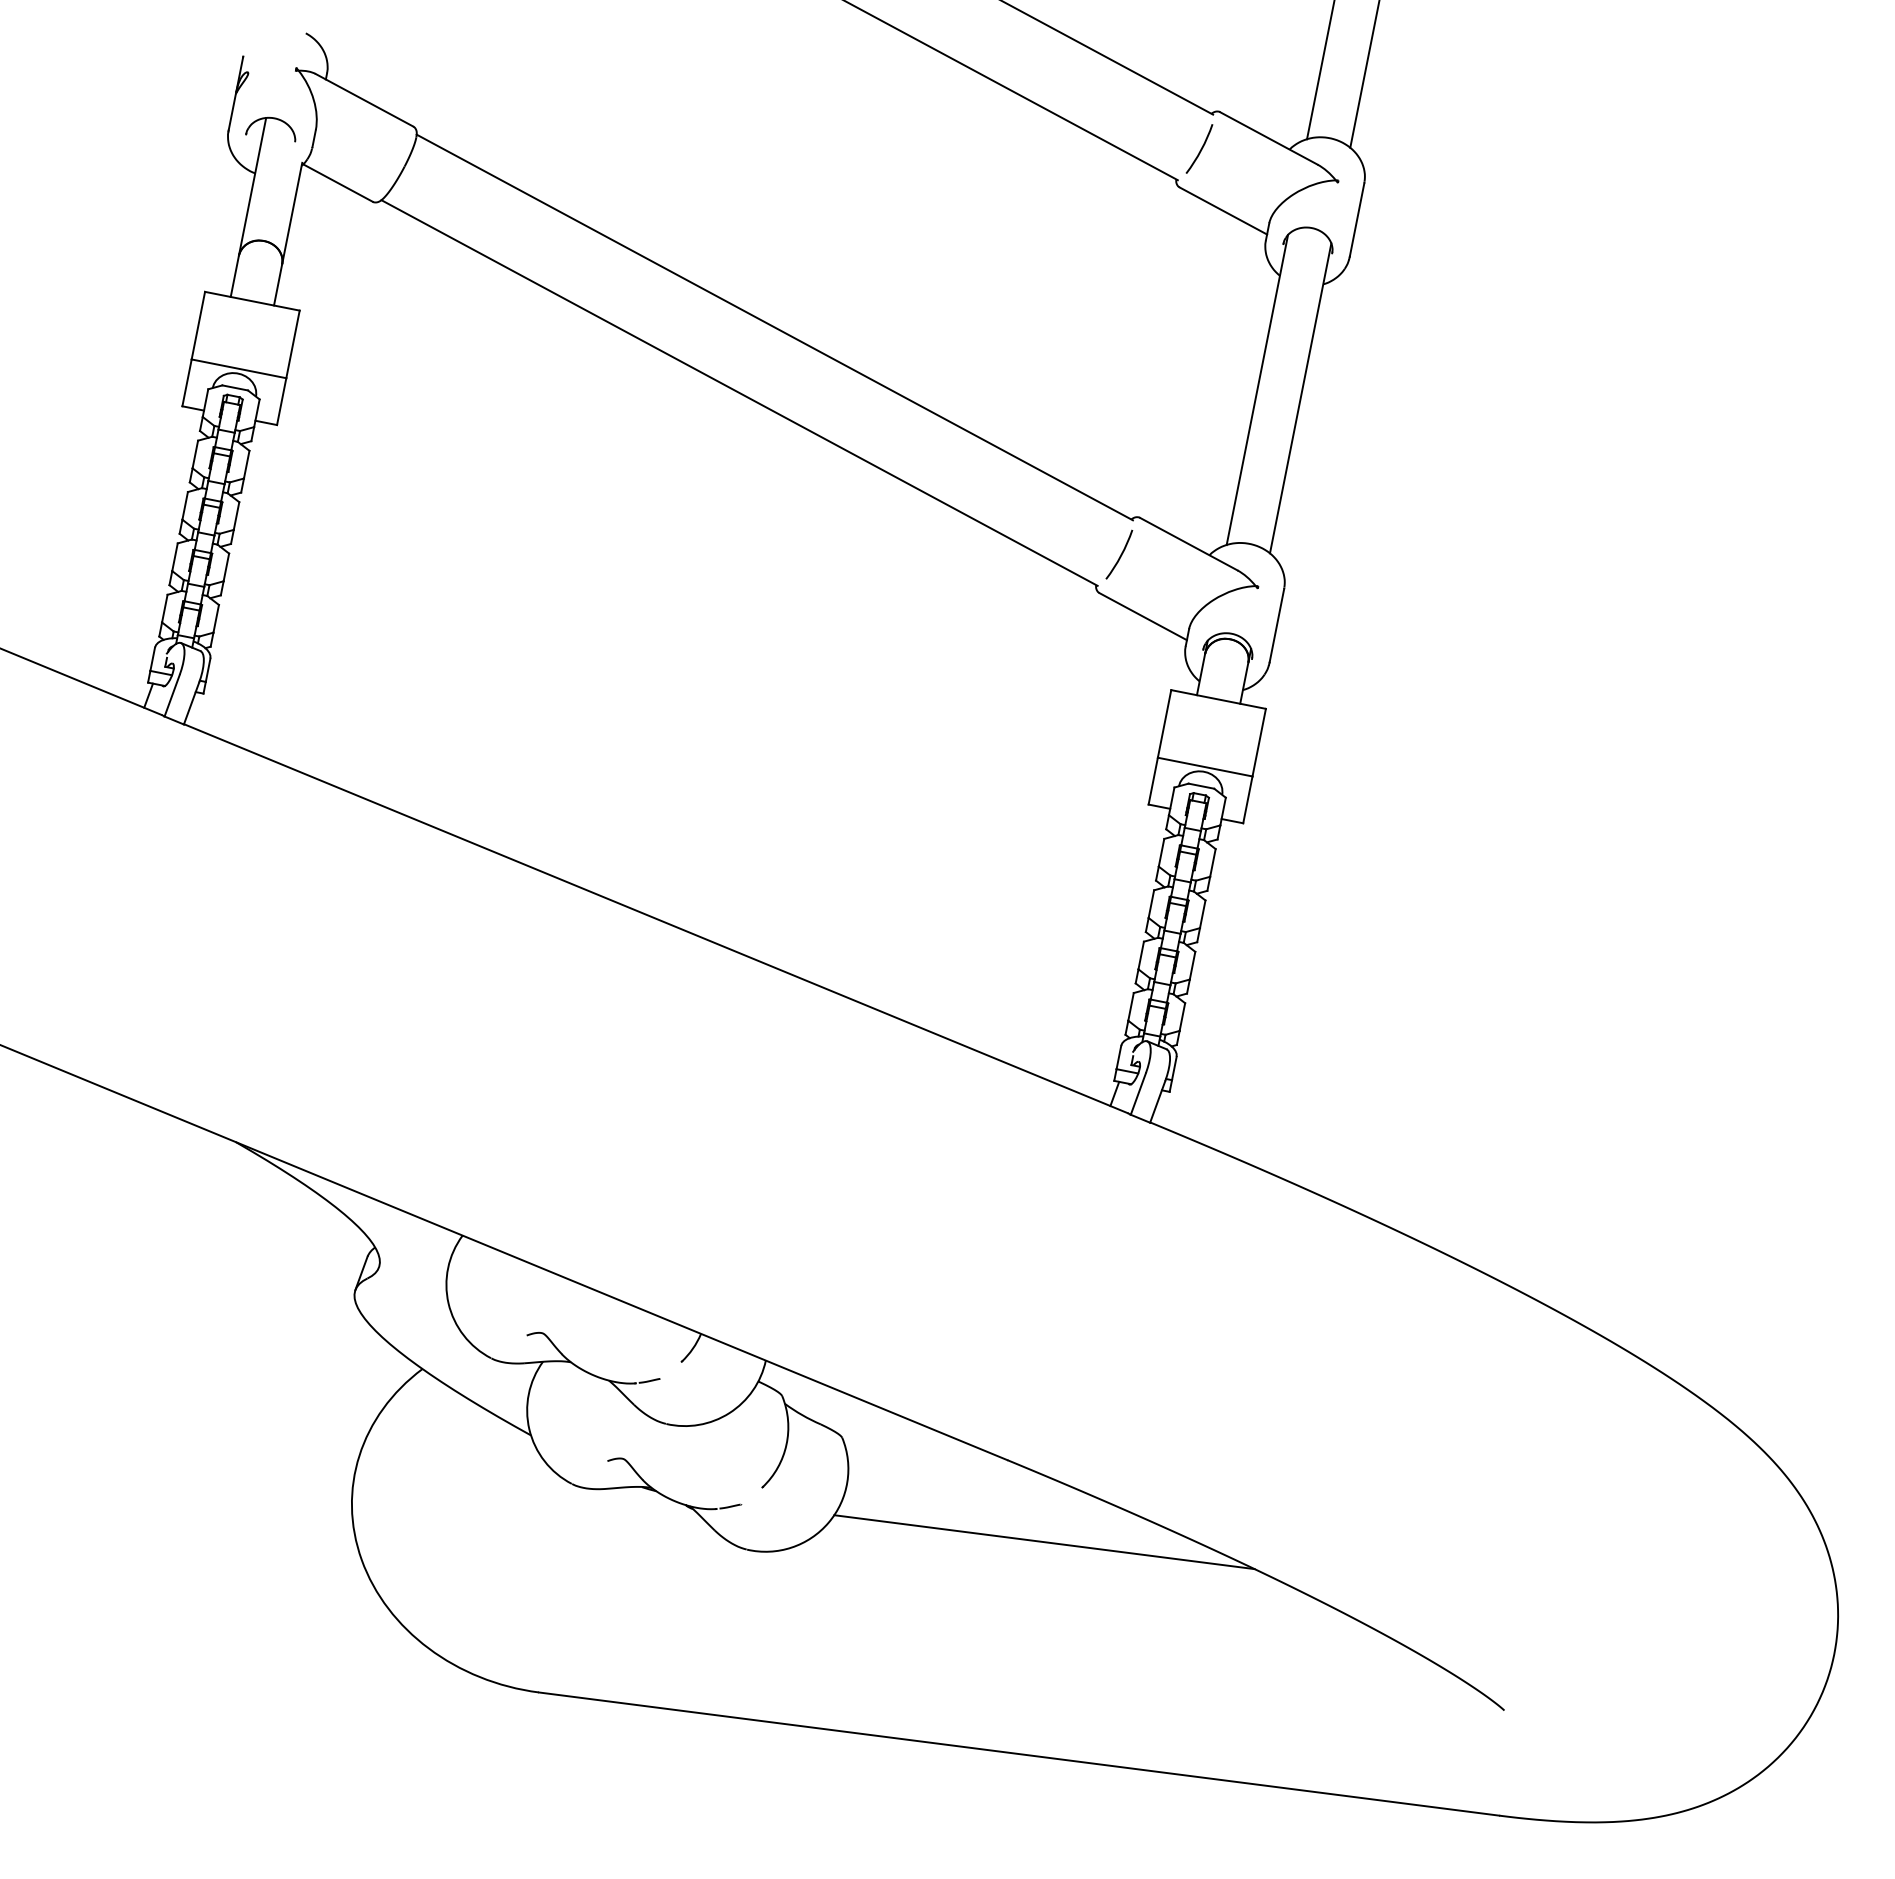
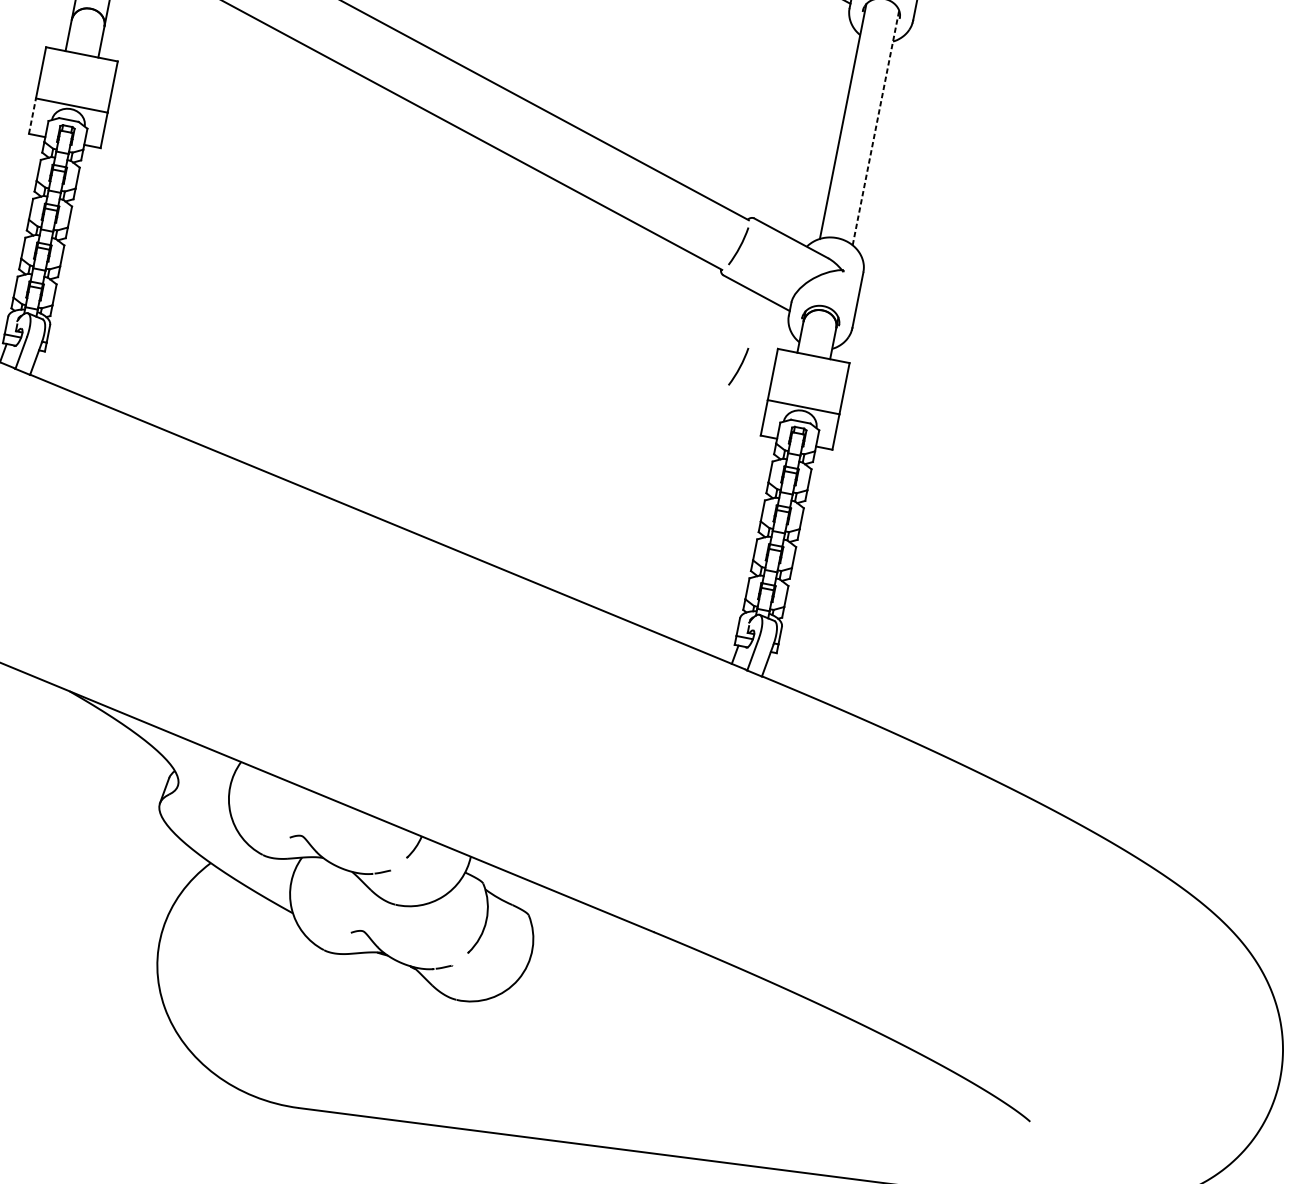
line: (187, 382) -> (32, 115), solid -> dashed
line: (1300, 398) -> (875, 128), solid -> dashed
arc: (1120, 713) -> (739, 366), added
line: (1044, 1542) -> (681, 994), removed

